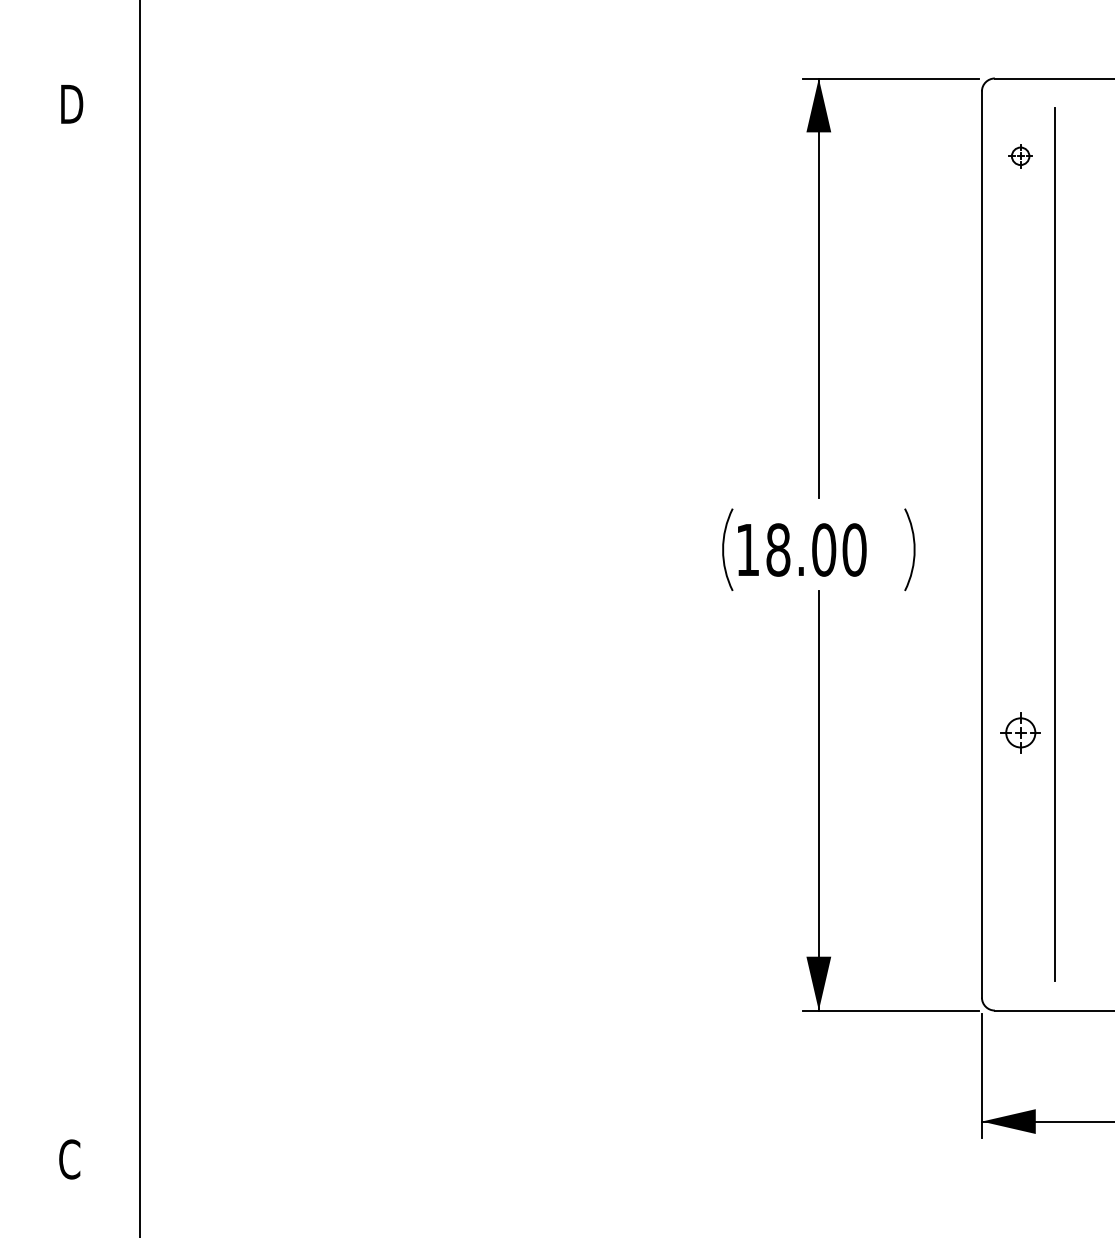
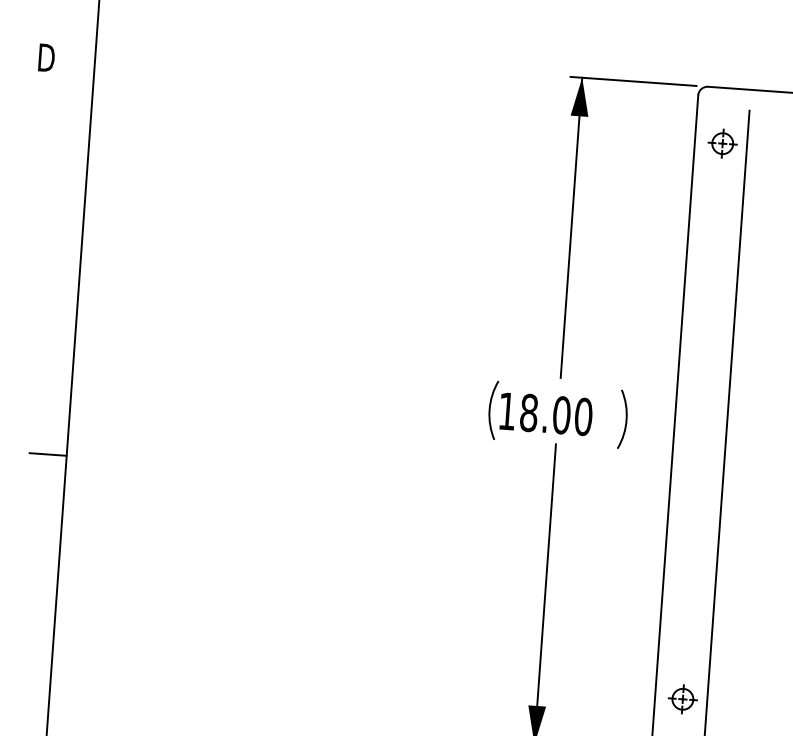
part: (1020, 156) -> (722, 143), size x1.67
line: (113, 655) -> (48, 454), added
part: (1020, 732) -> (682, 699), moved

